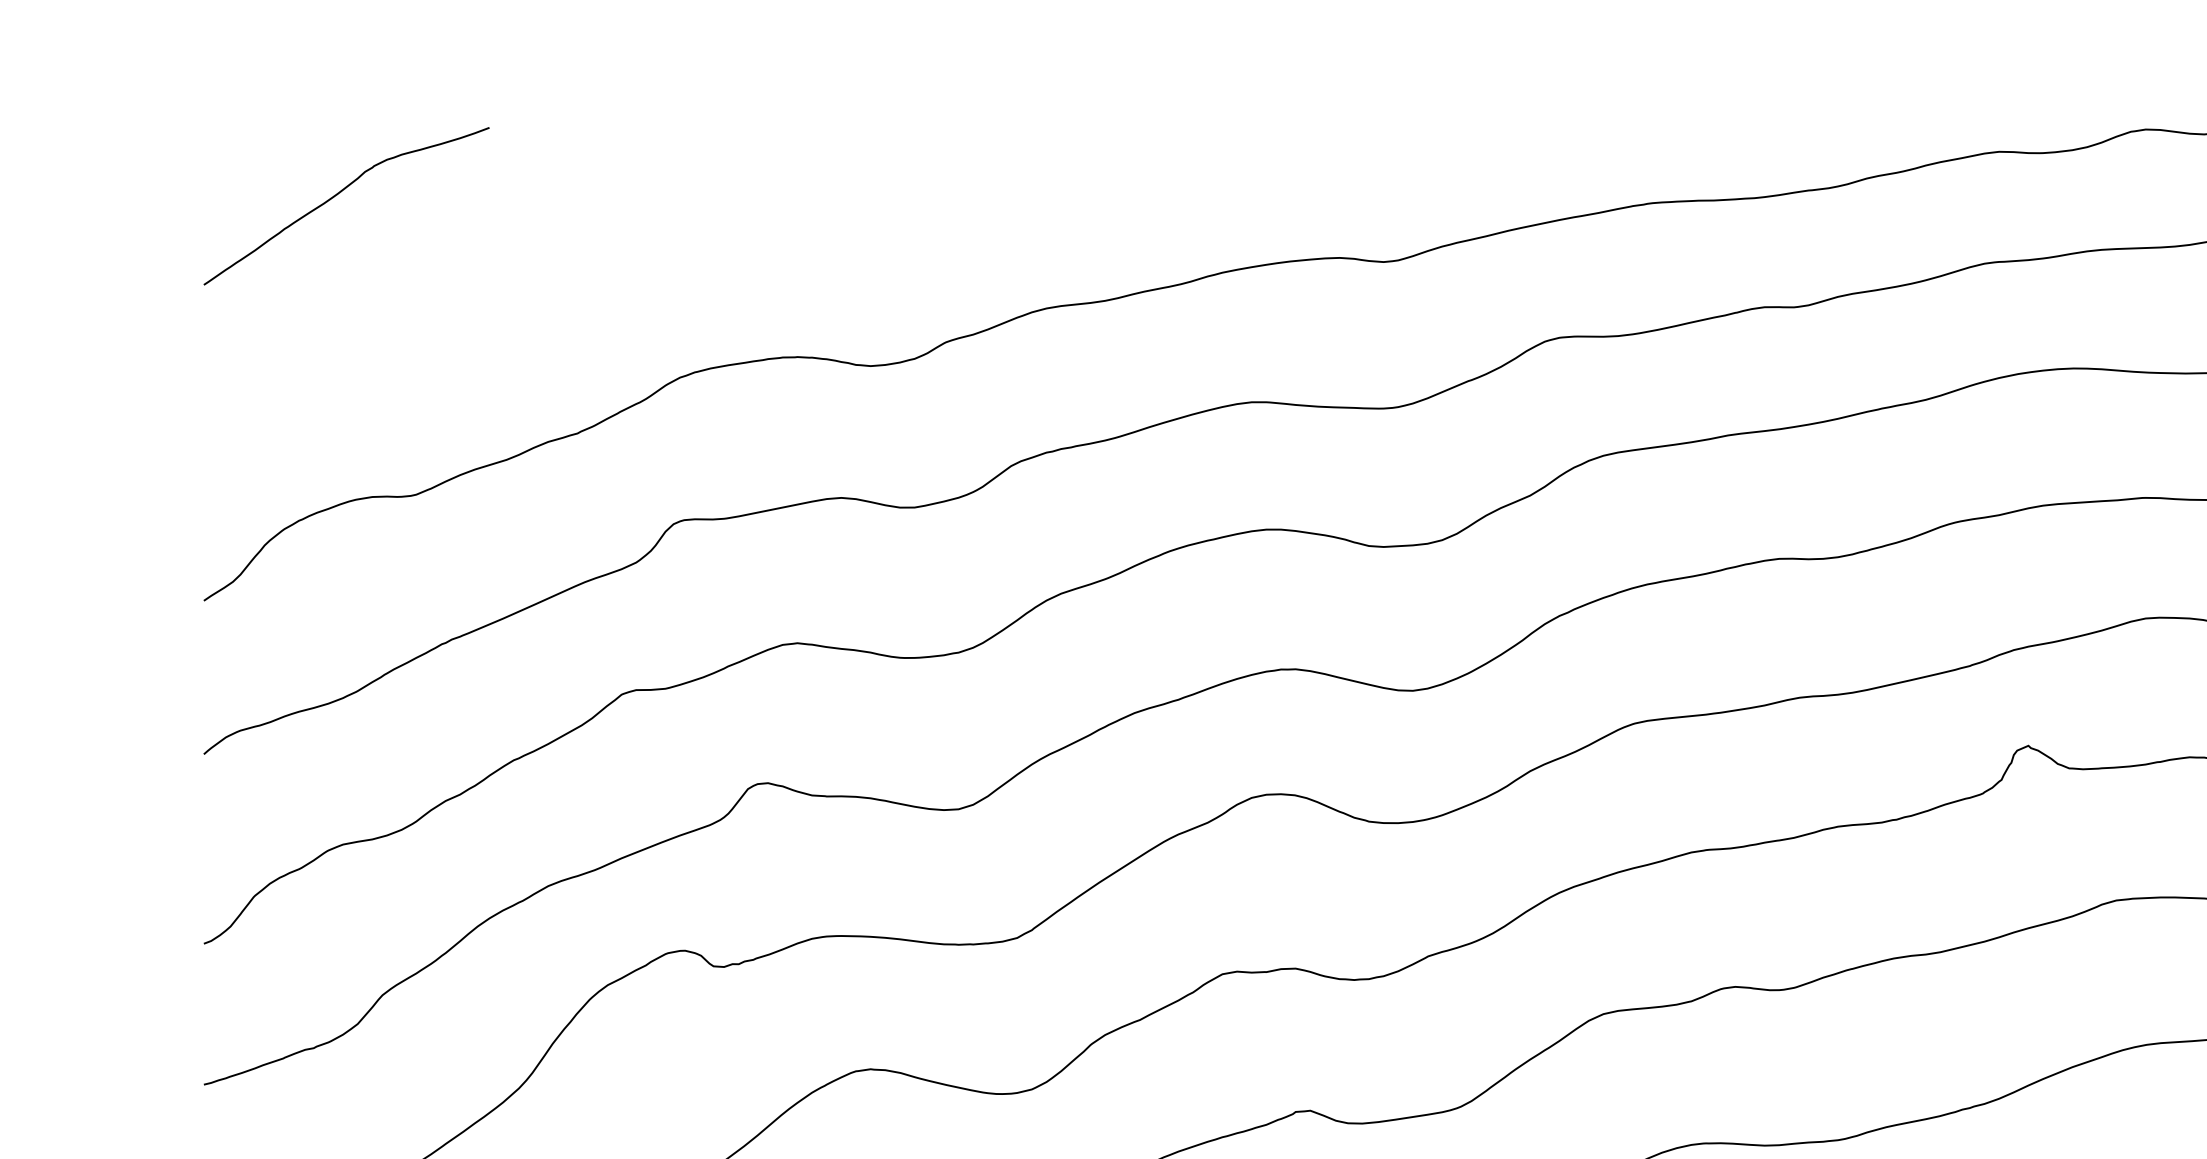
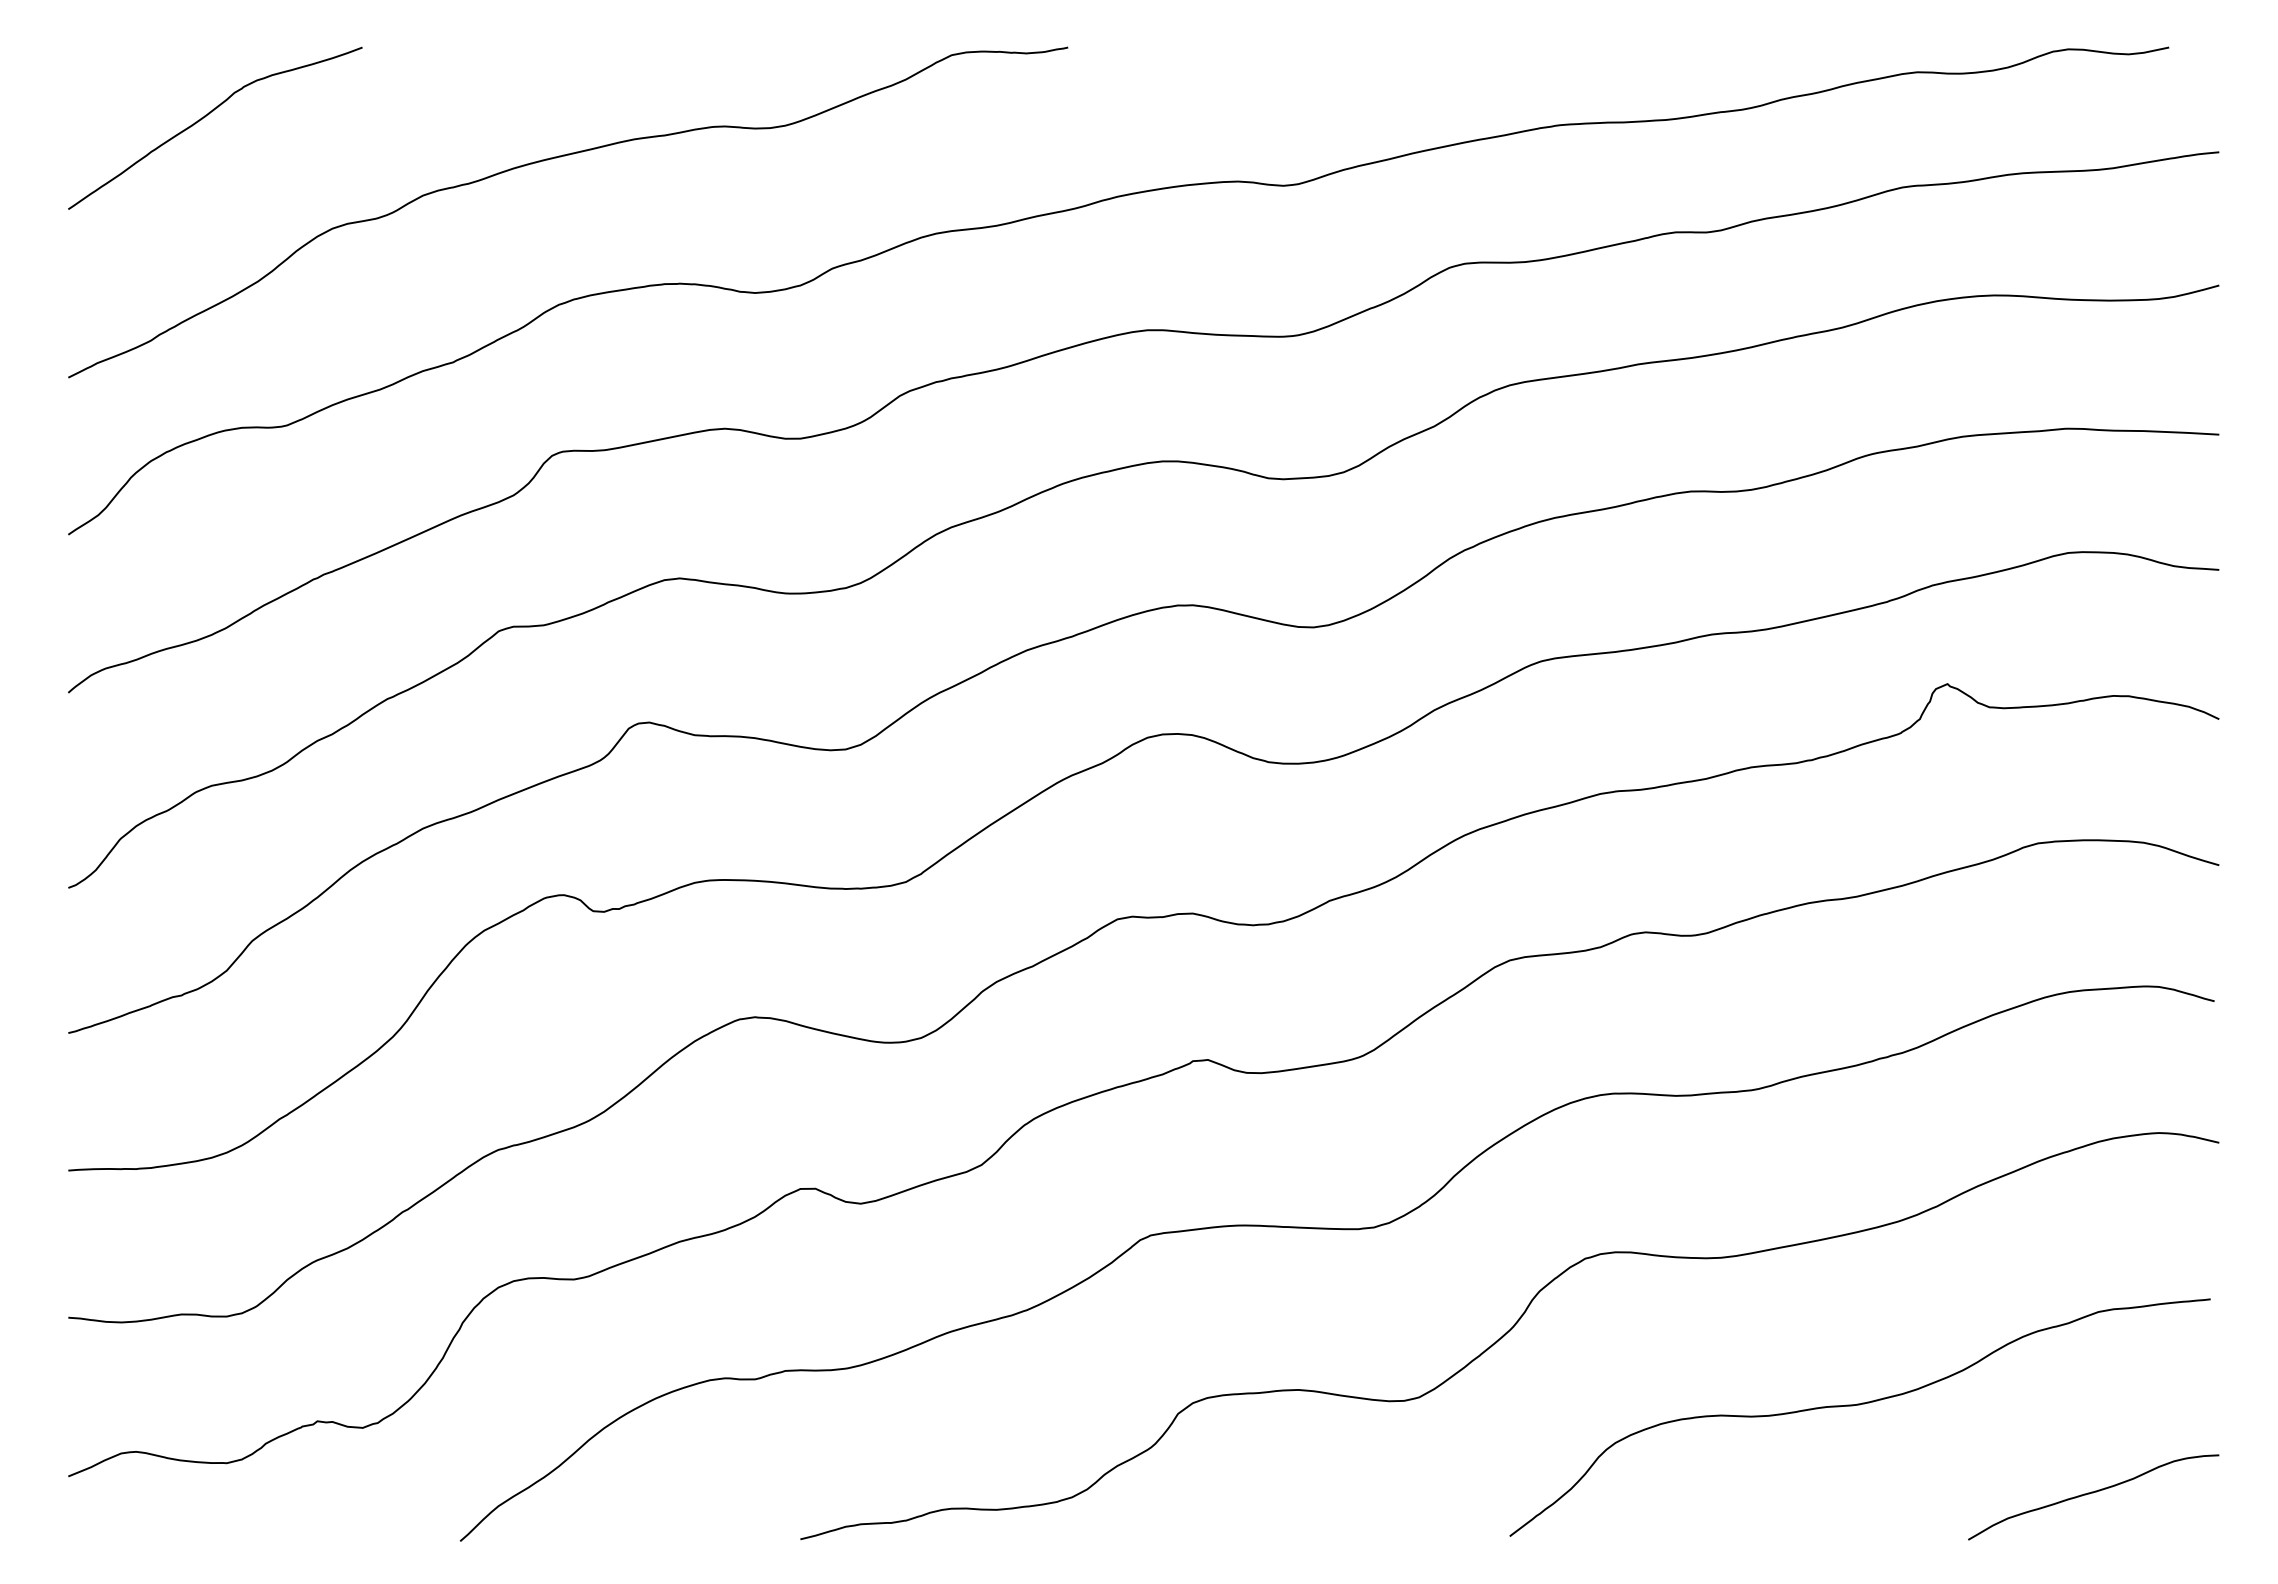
curve: (677, 235) -> (556, 158), added

